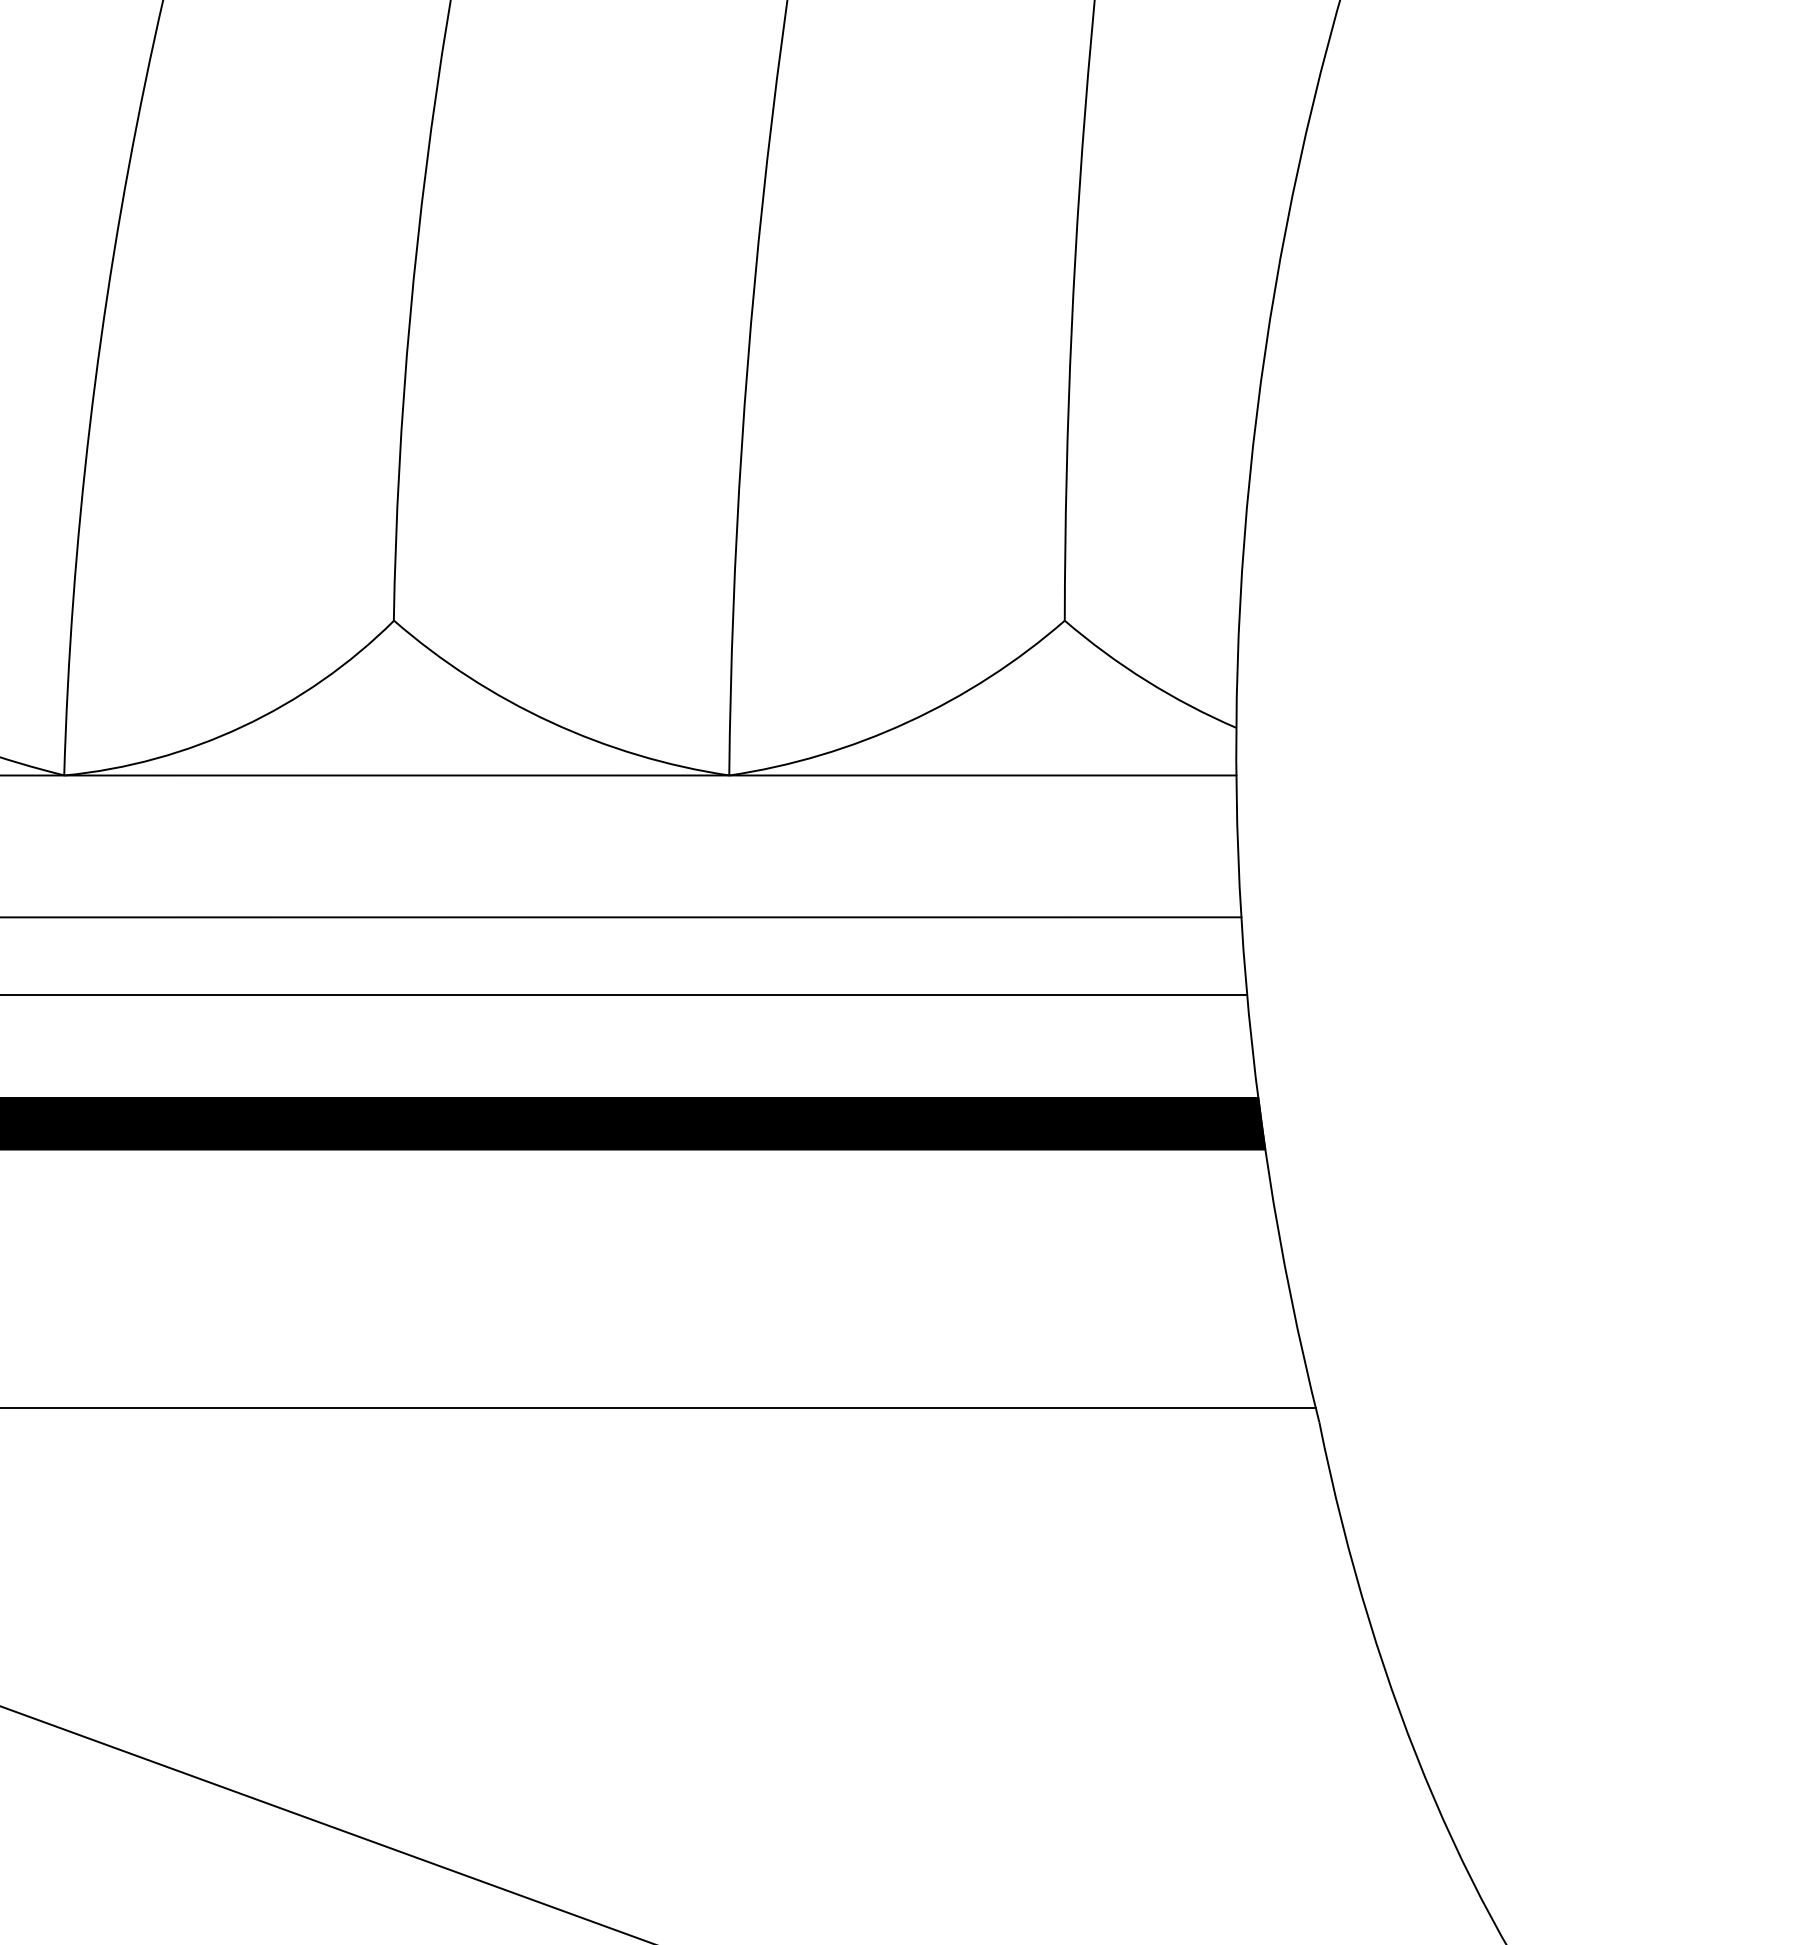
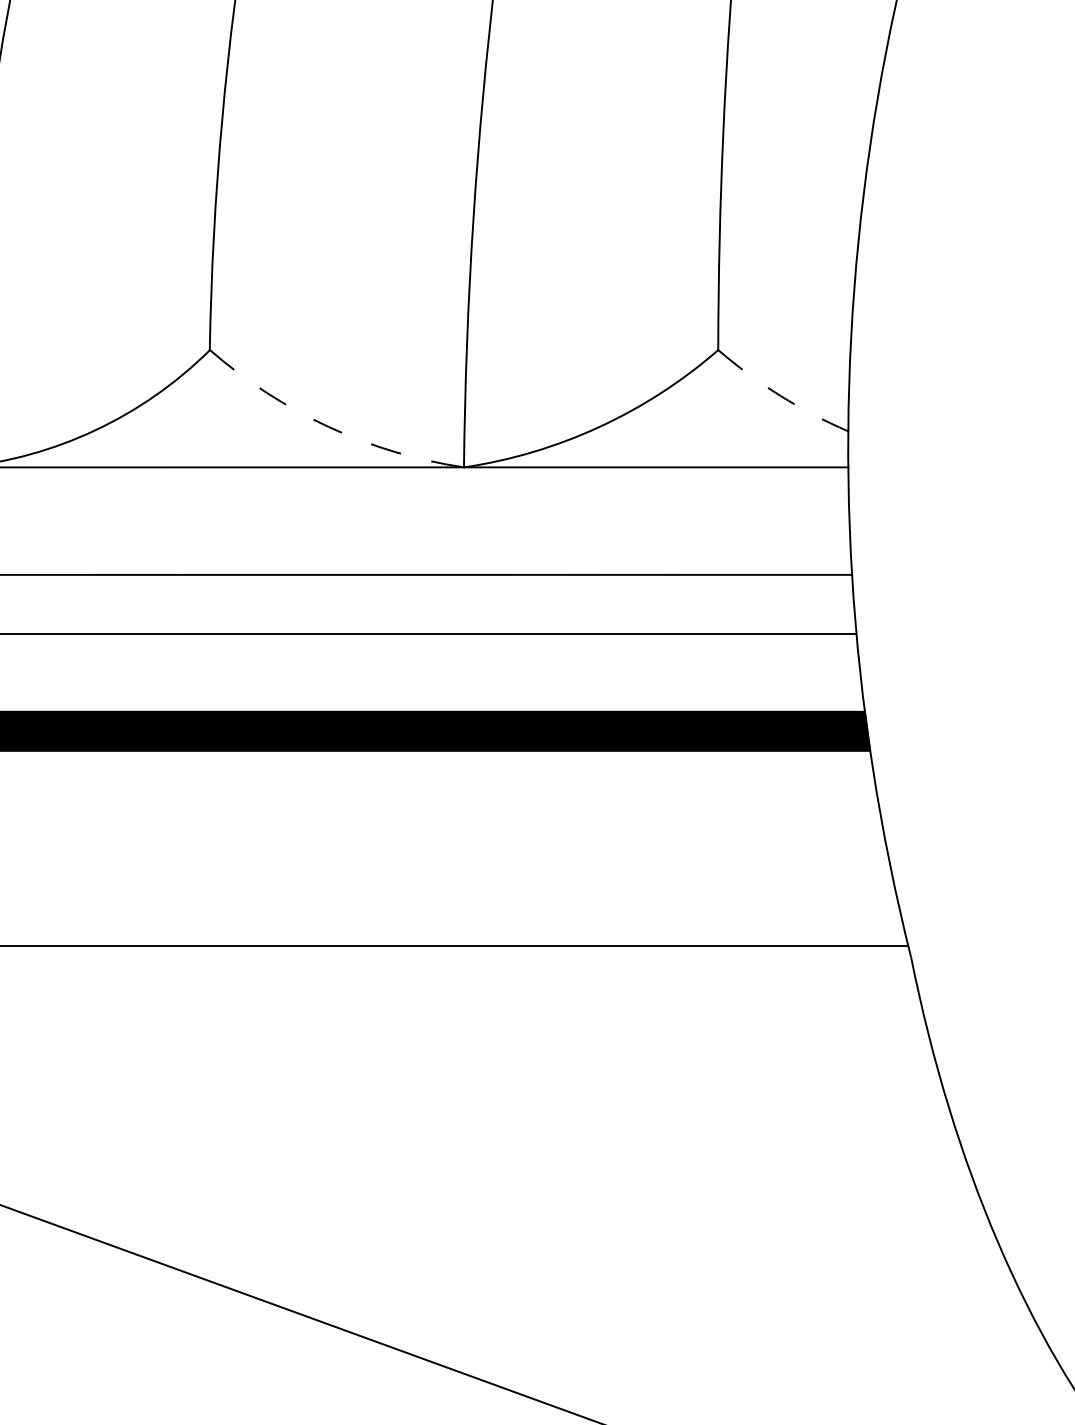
arc: (1146, 680) -> (780, 395), solid -> dashed
arc: (550, 722) -> (328, 427), solid -> dashed

